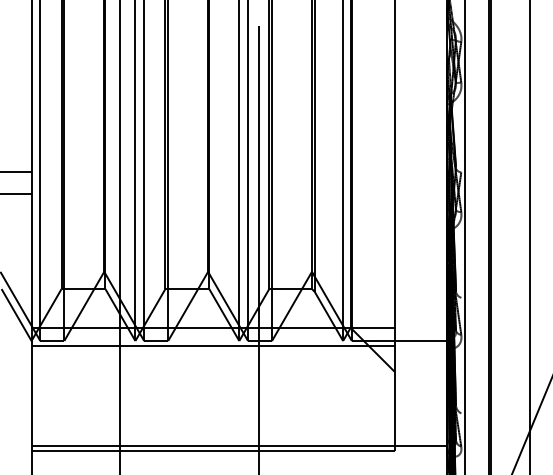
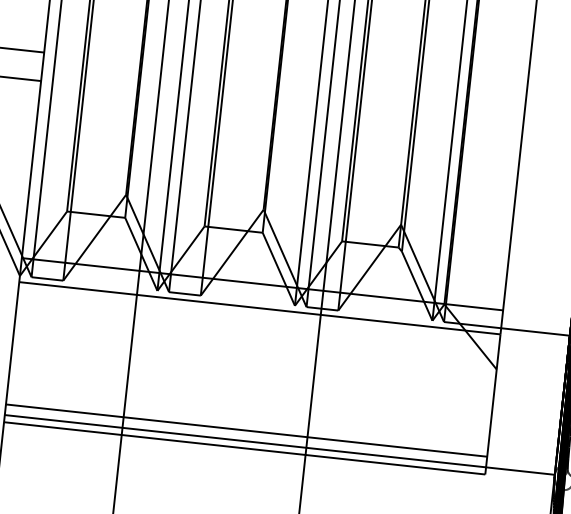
line: (213, 438) -> (246, 431), added

